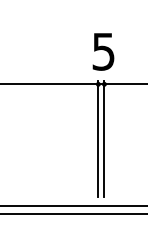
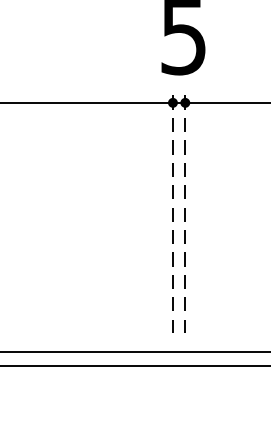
line: (98, 139) -> (173, 215), solid -> dashed
line: (104, 139) -> (185, 215), solid -> dashed

